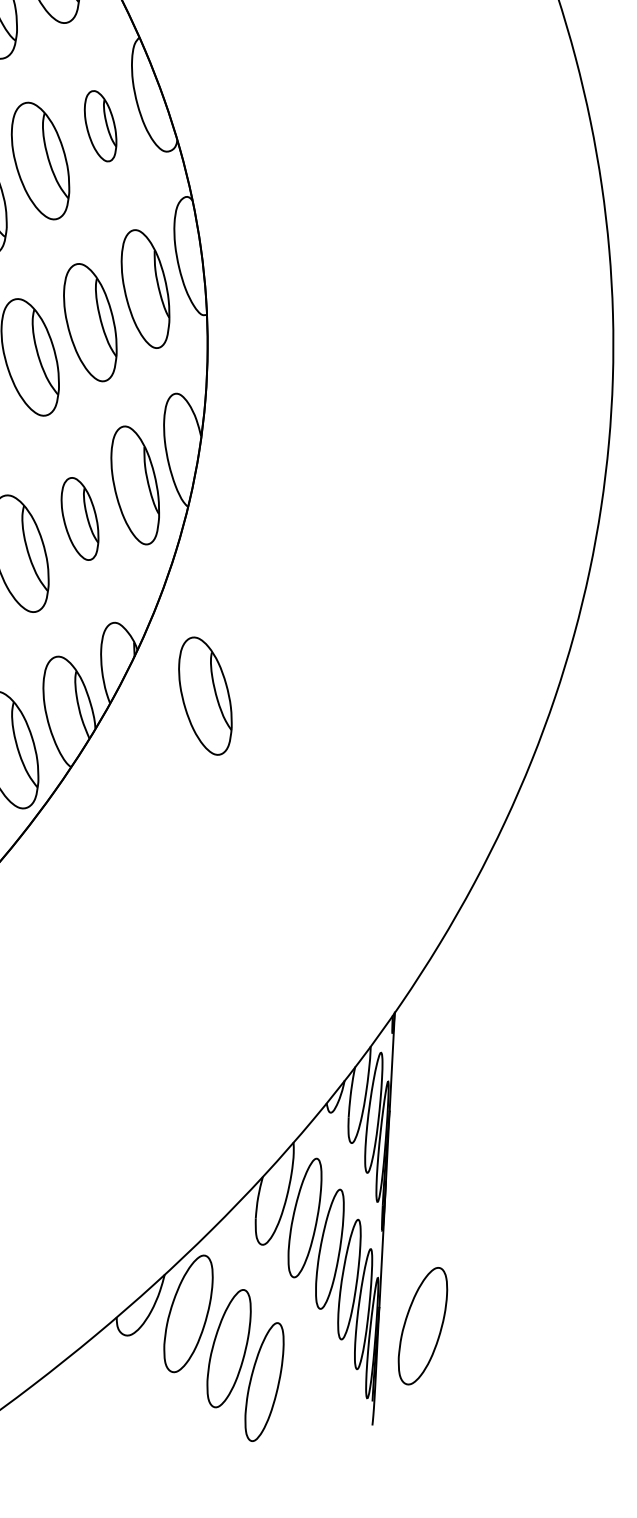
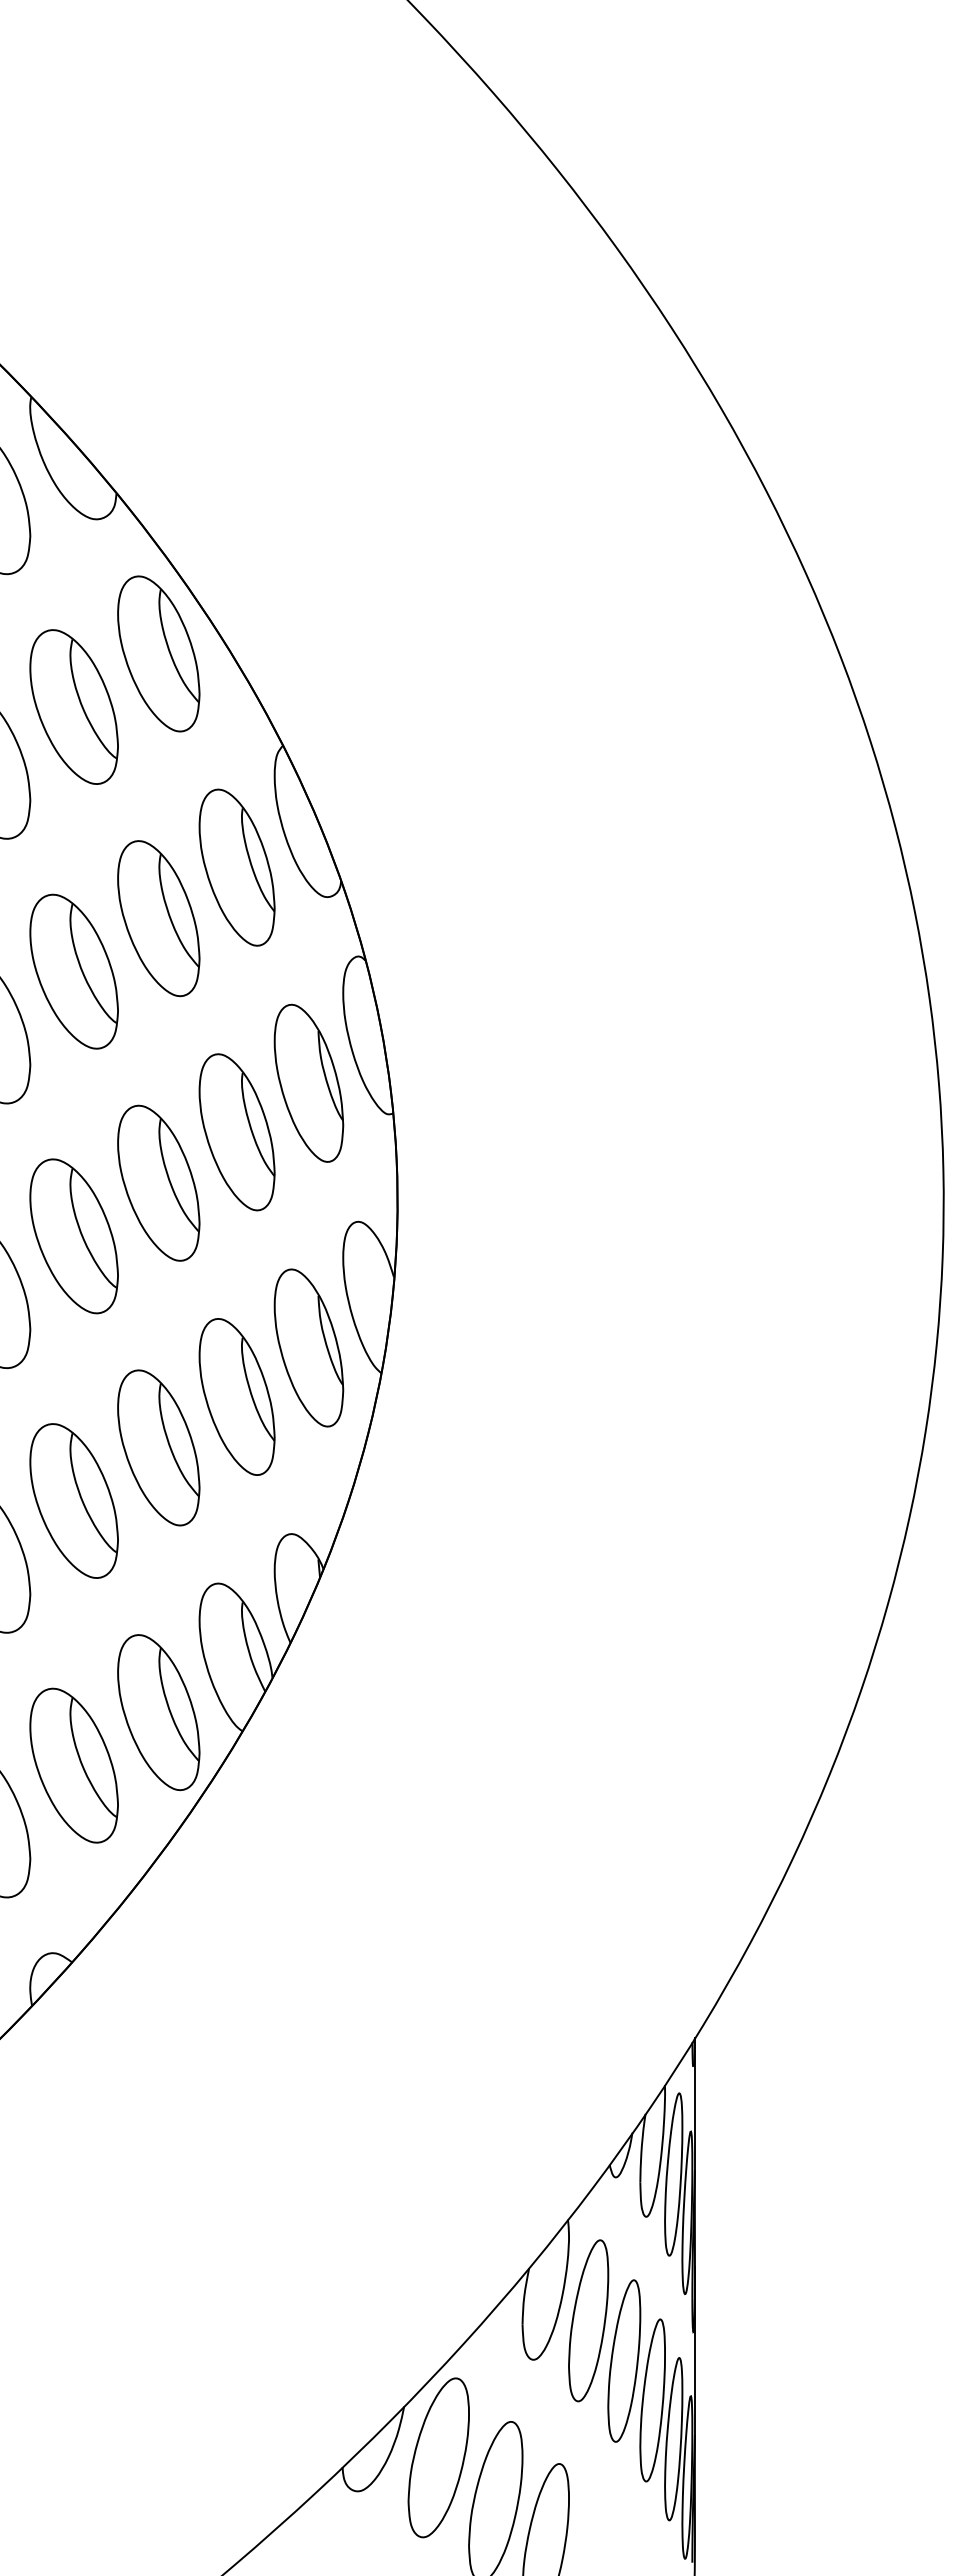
part: (100, 126) -> (236, 867), size x1.67
part: (79, 518) -> (236, 1396), size x1.43
part: (205, 696) -> (417, 1626), removed
part: (422, 1325) -> (754, 2457), removed

